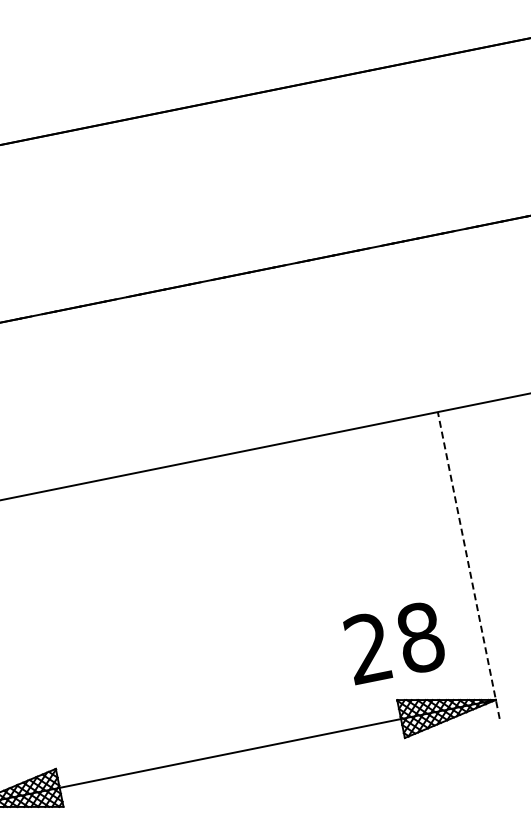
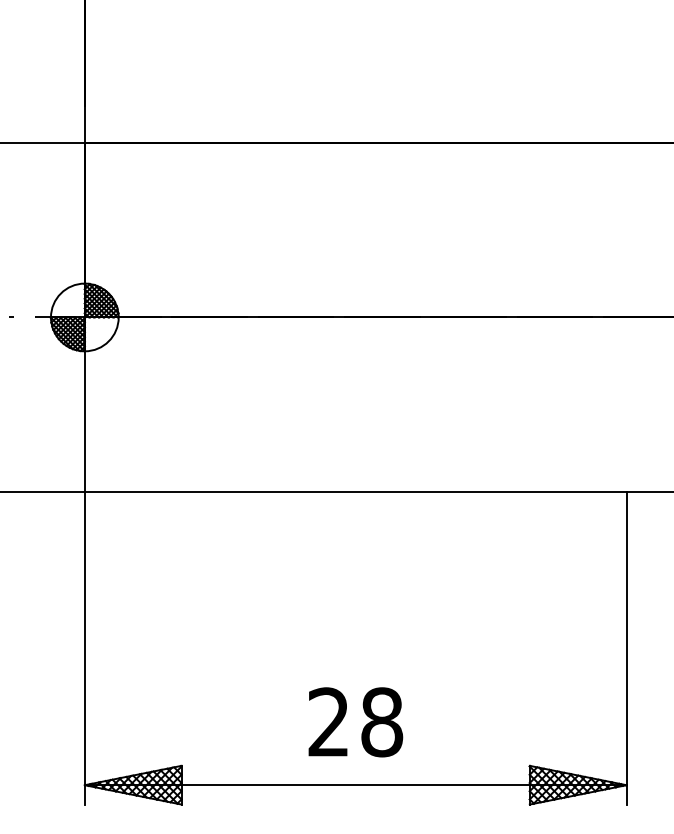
line: (468, 564) -> (626, 647), dashed -> solid
text: (394, 643) -> (355, 722), moved

